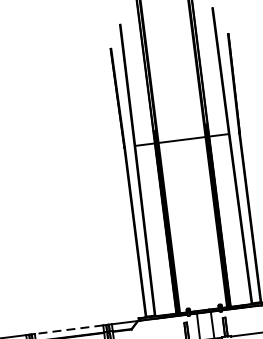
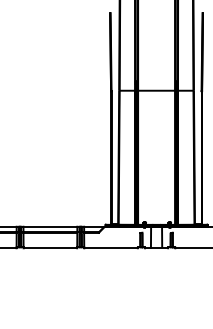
line: (69, 329) -> (50, 226), dashed -> solid

